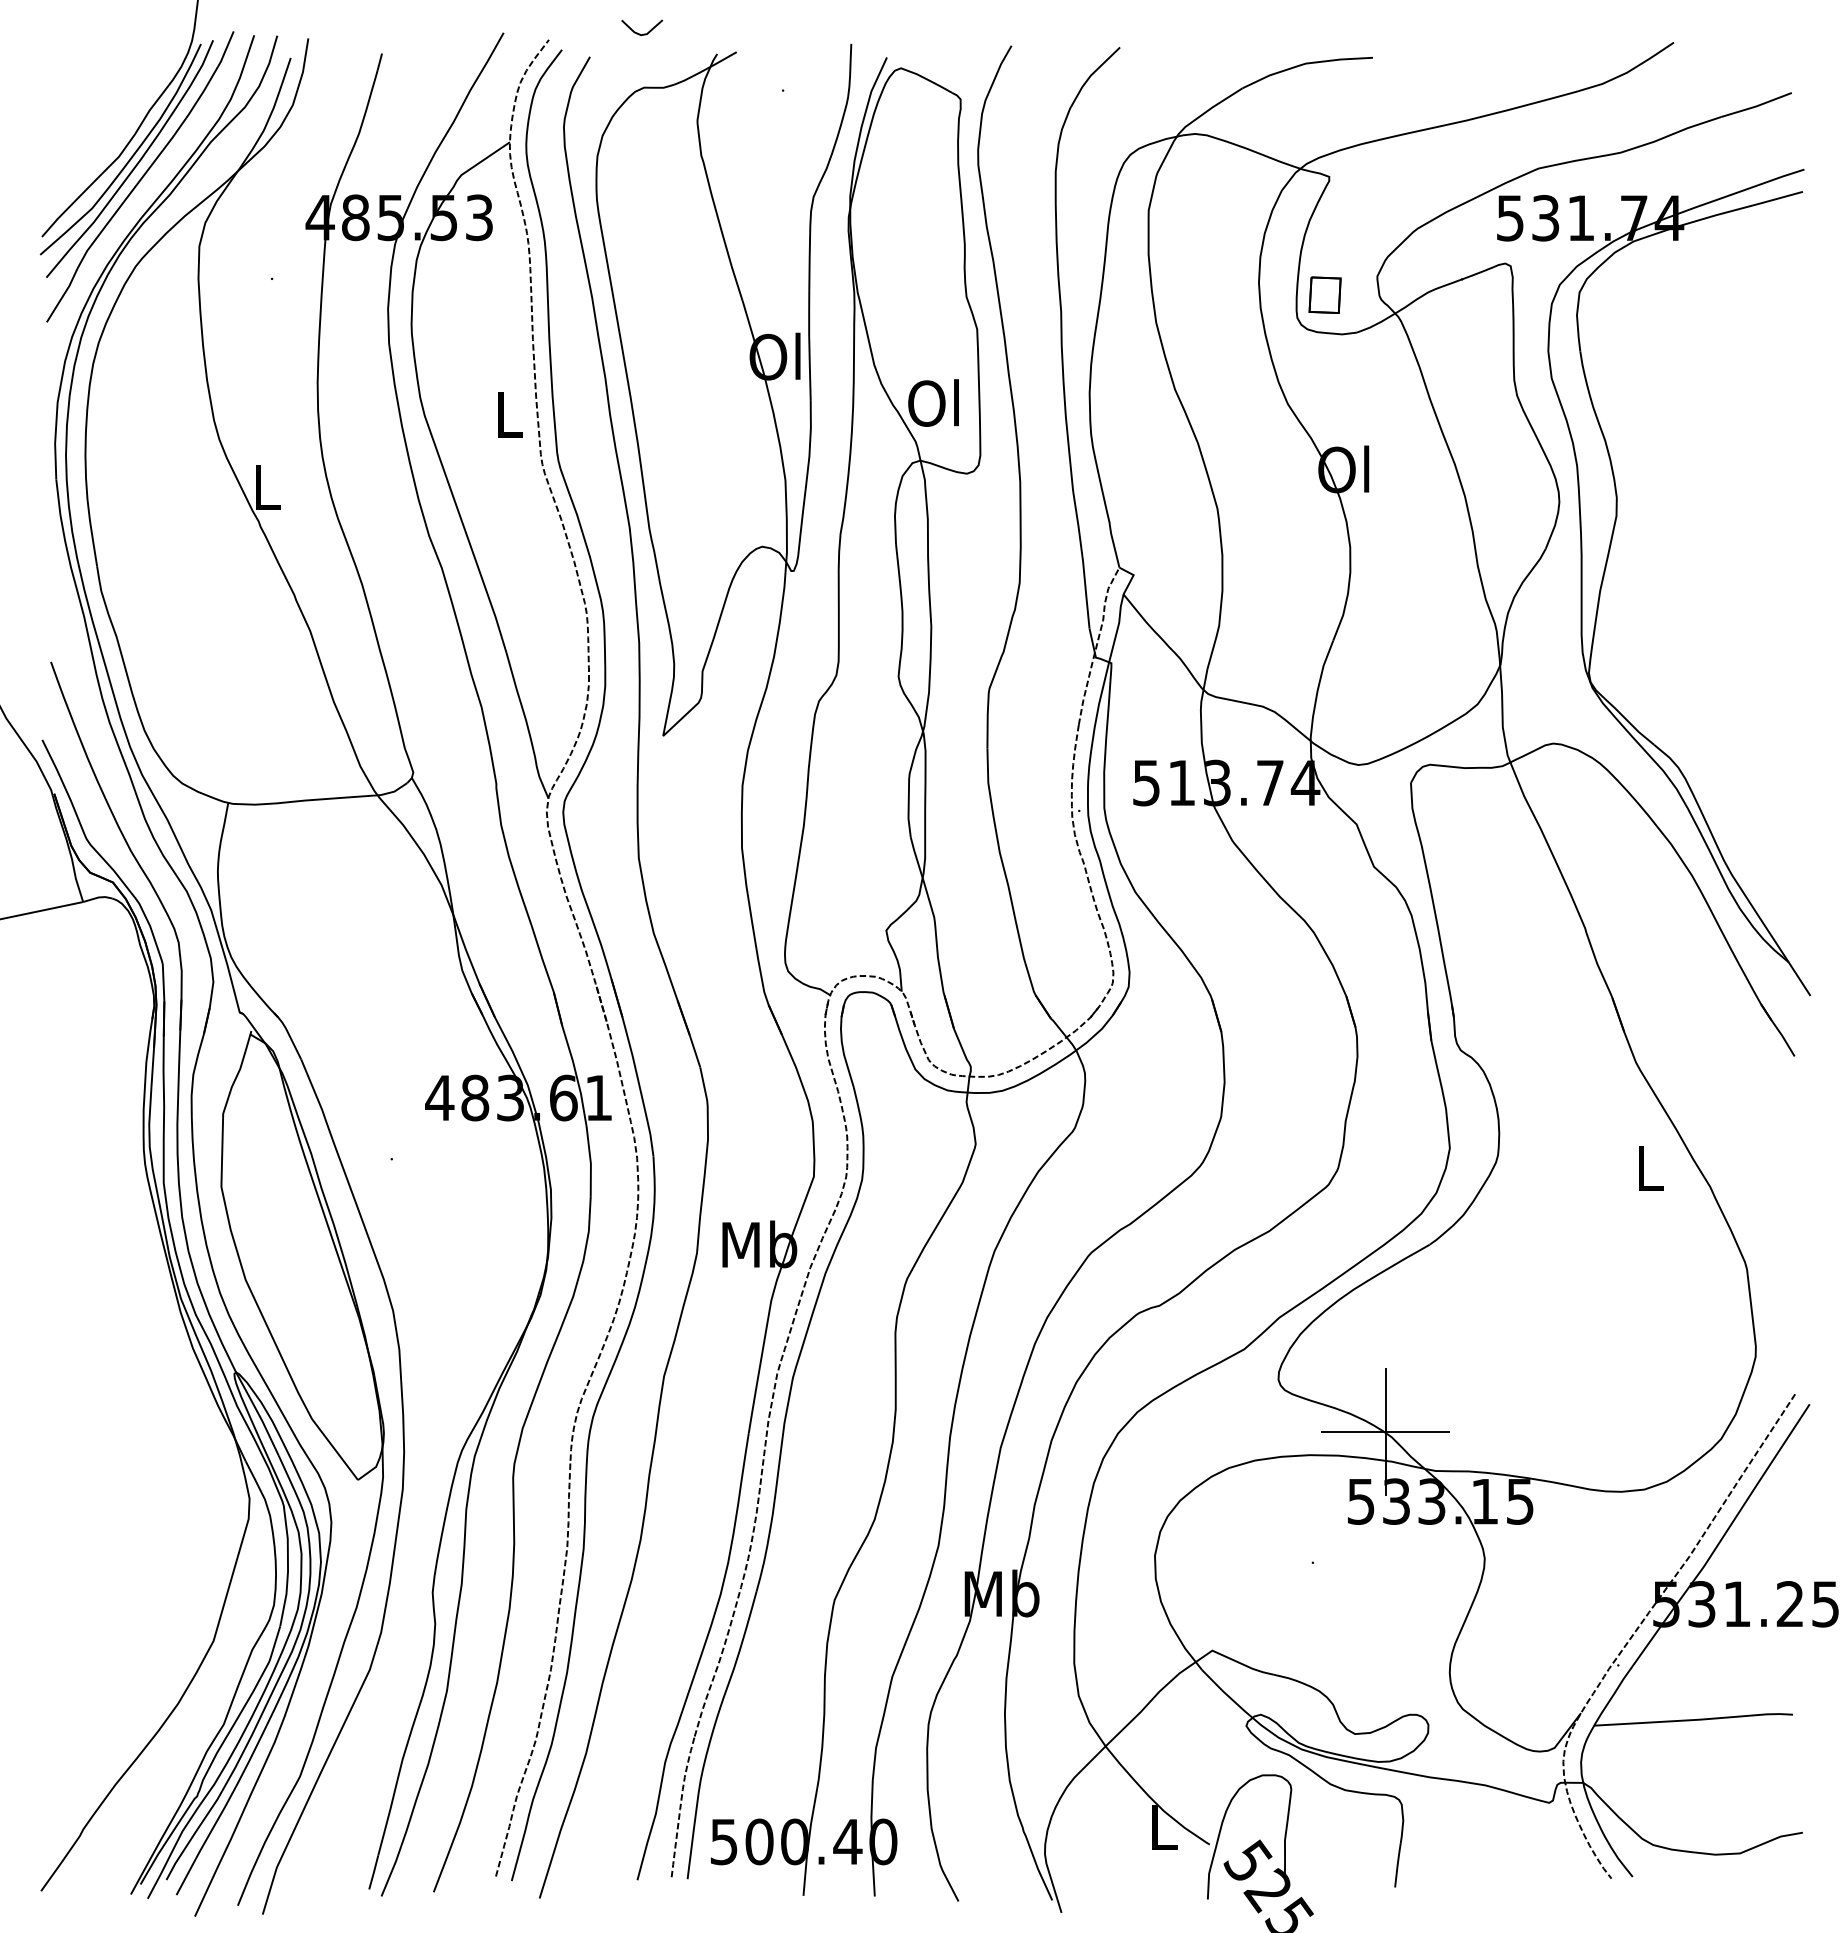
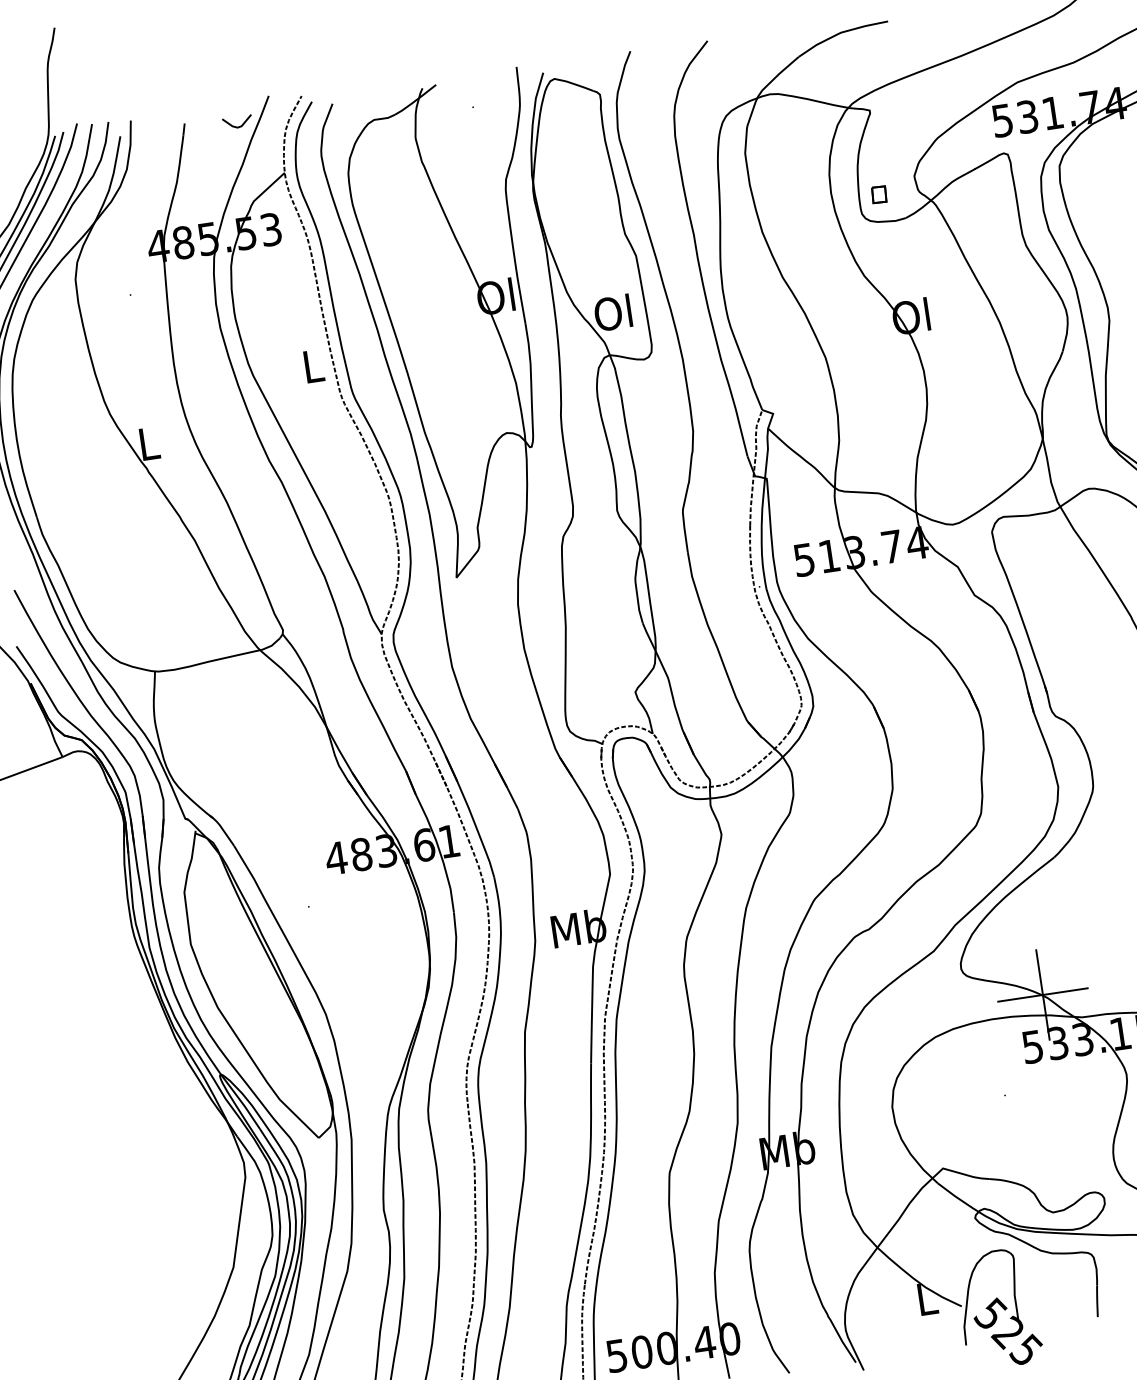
line: (643, 33) -> (239, 126), moved
part: (1324, 294) -> (878, 194), size x0.62

